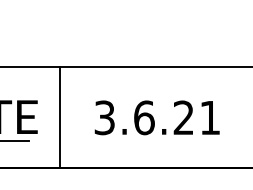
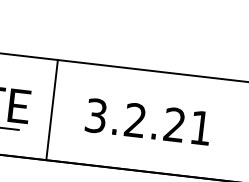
text: (144, 117) -> (135, 120), 3.6.21 -> 3.2.21

